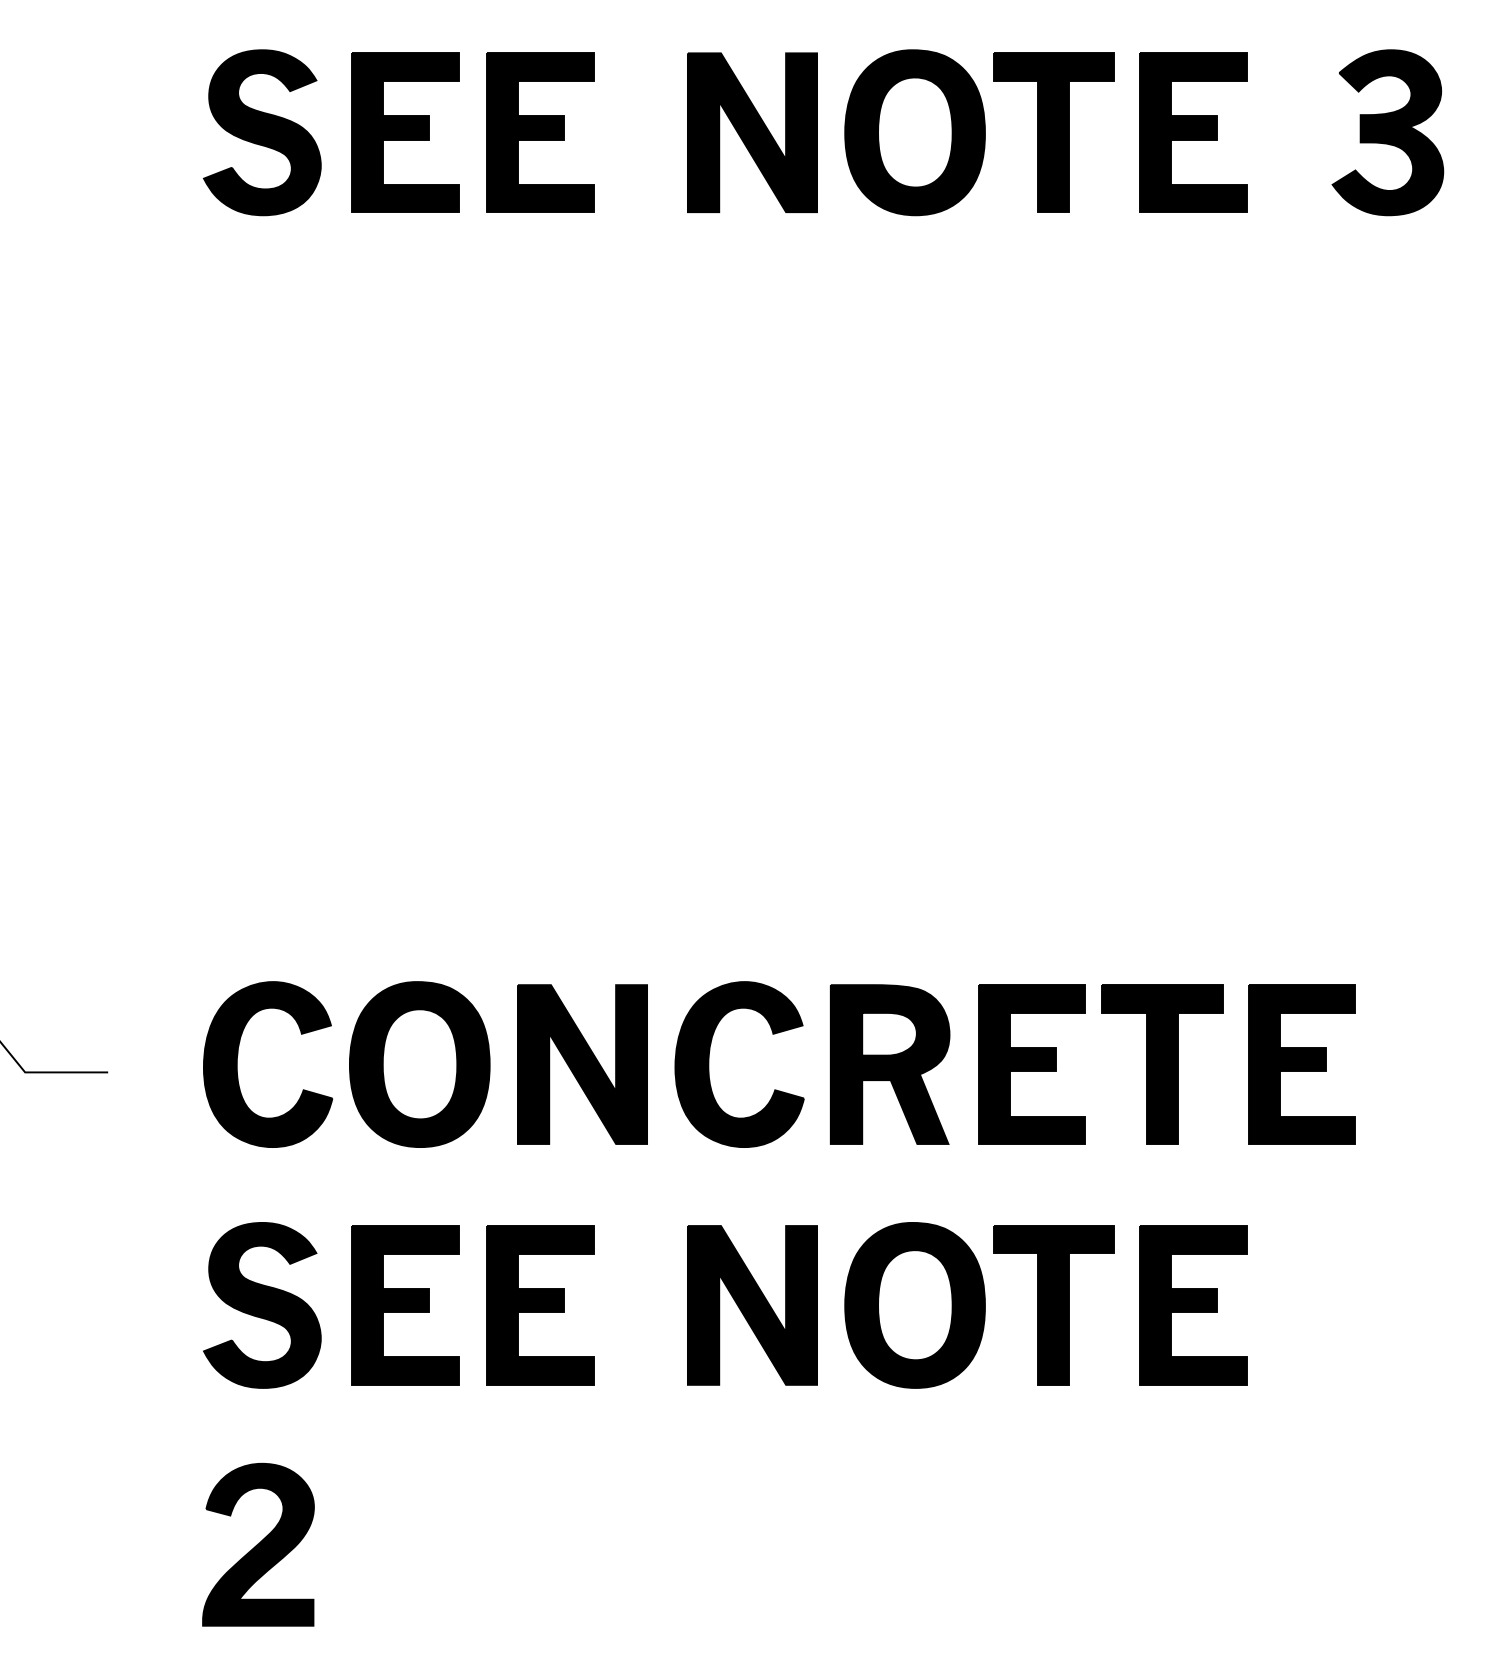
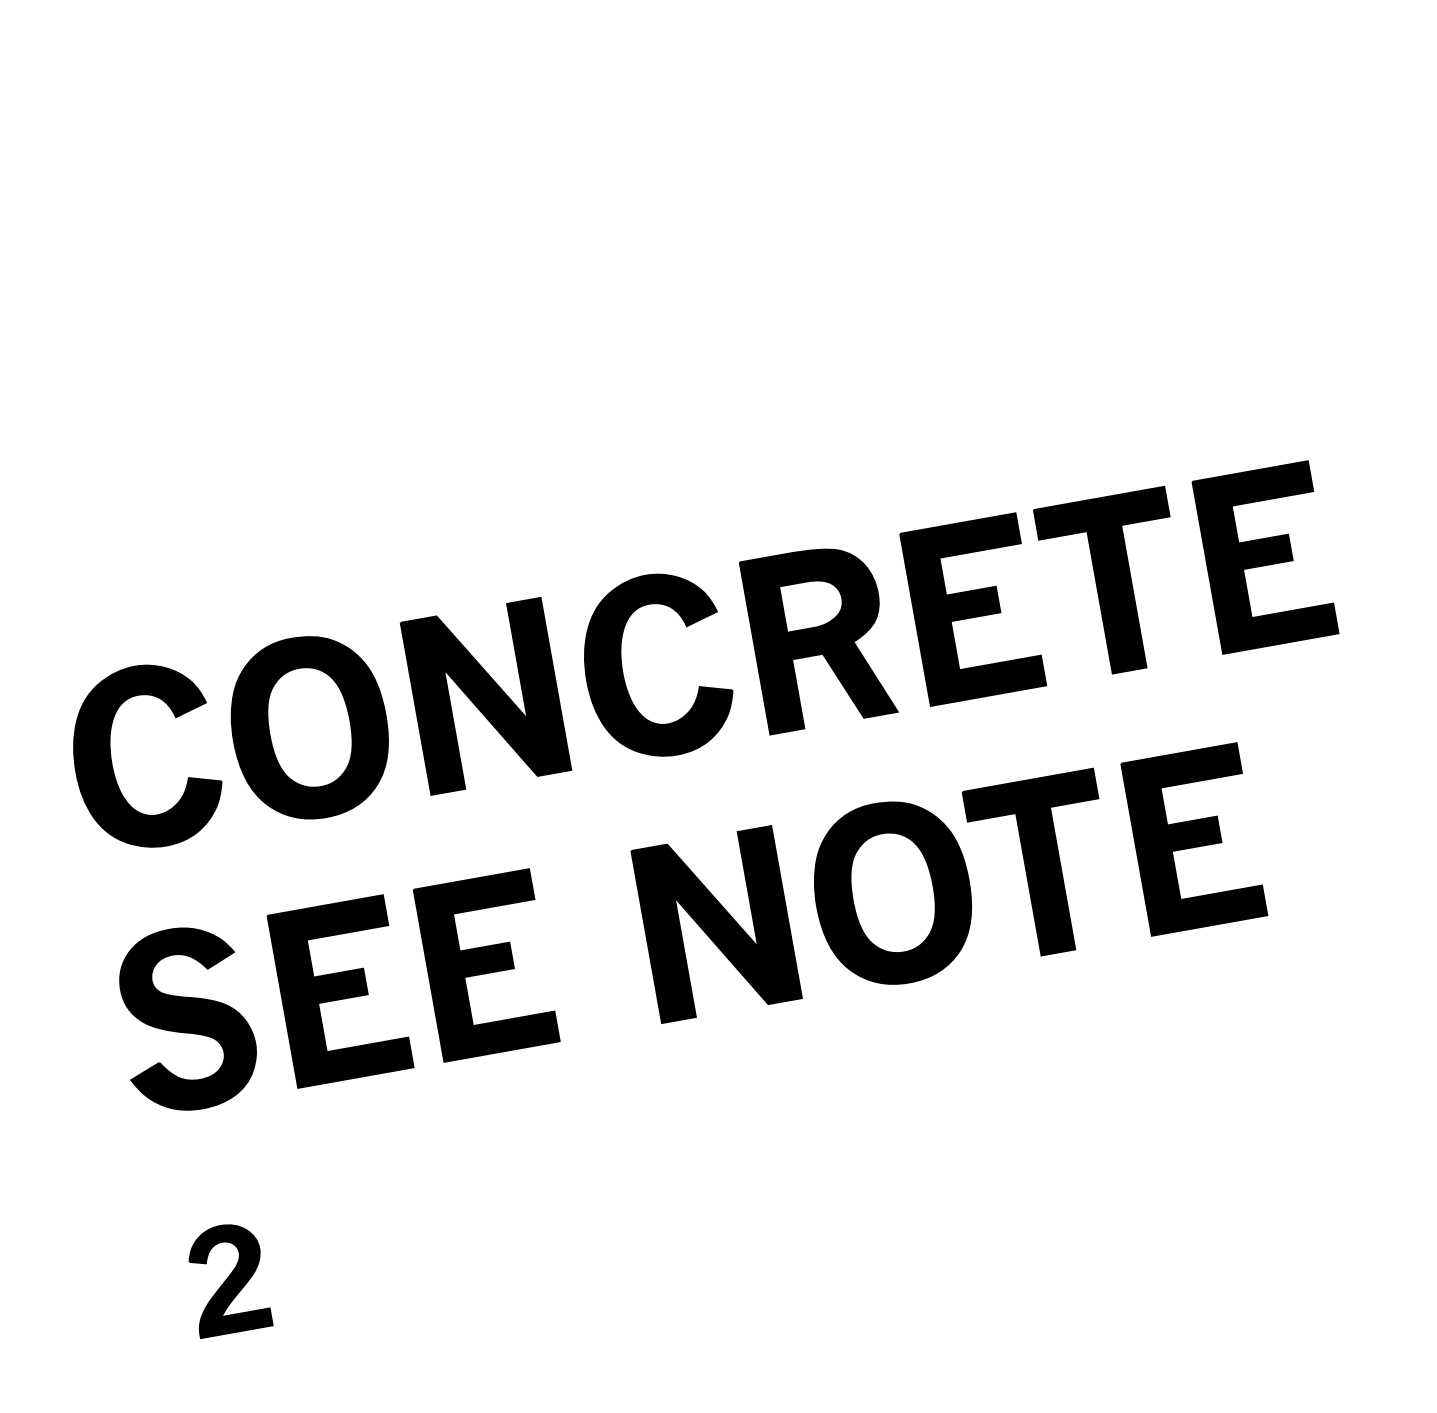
part: (258, 1544) -> (227, 1278), size x0.6

